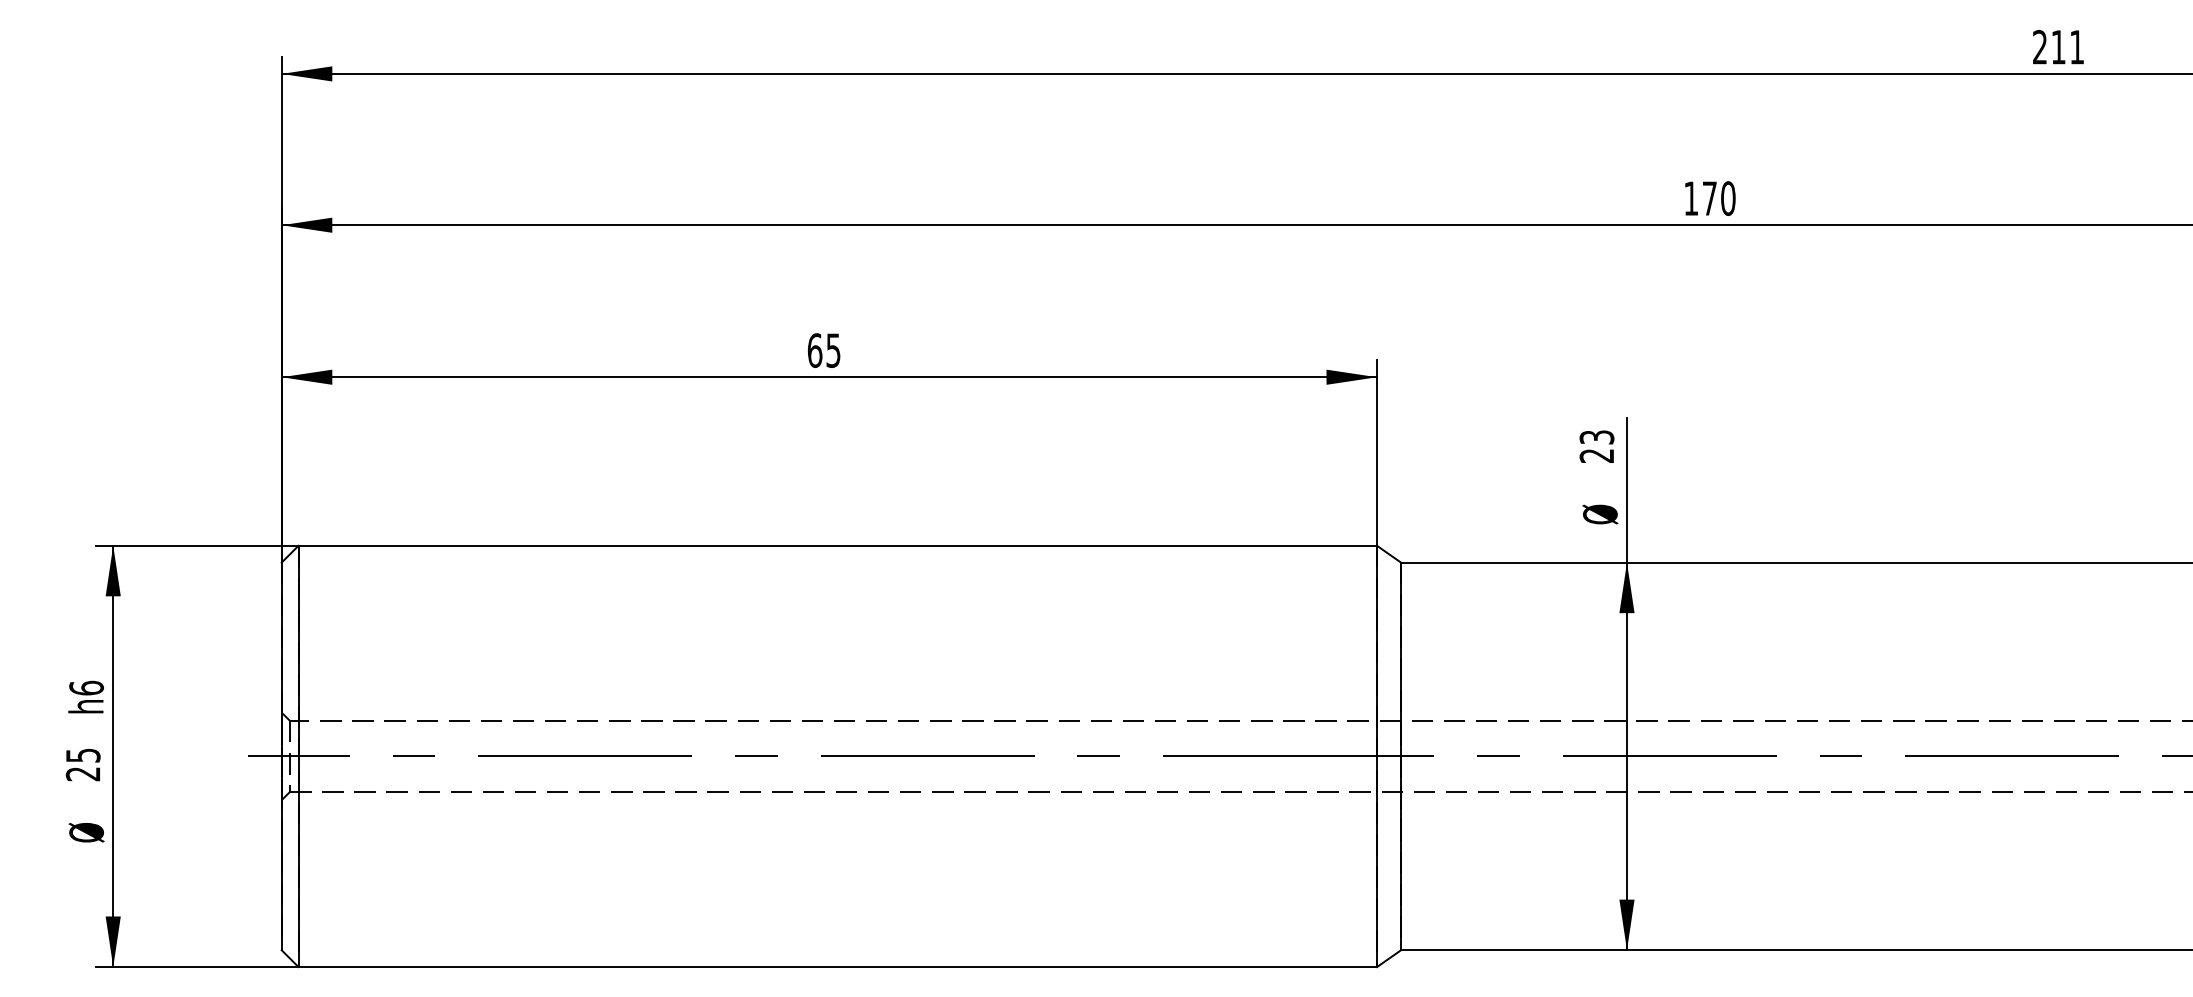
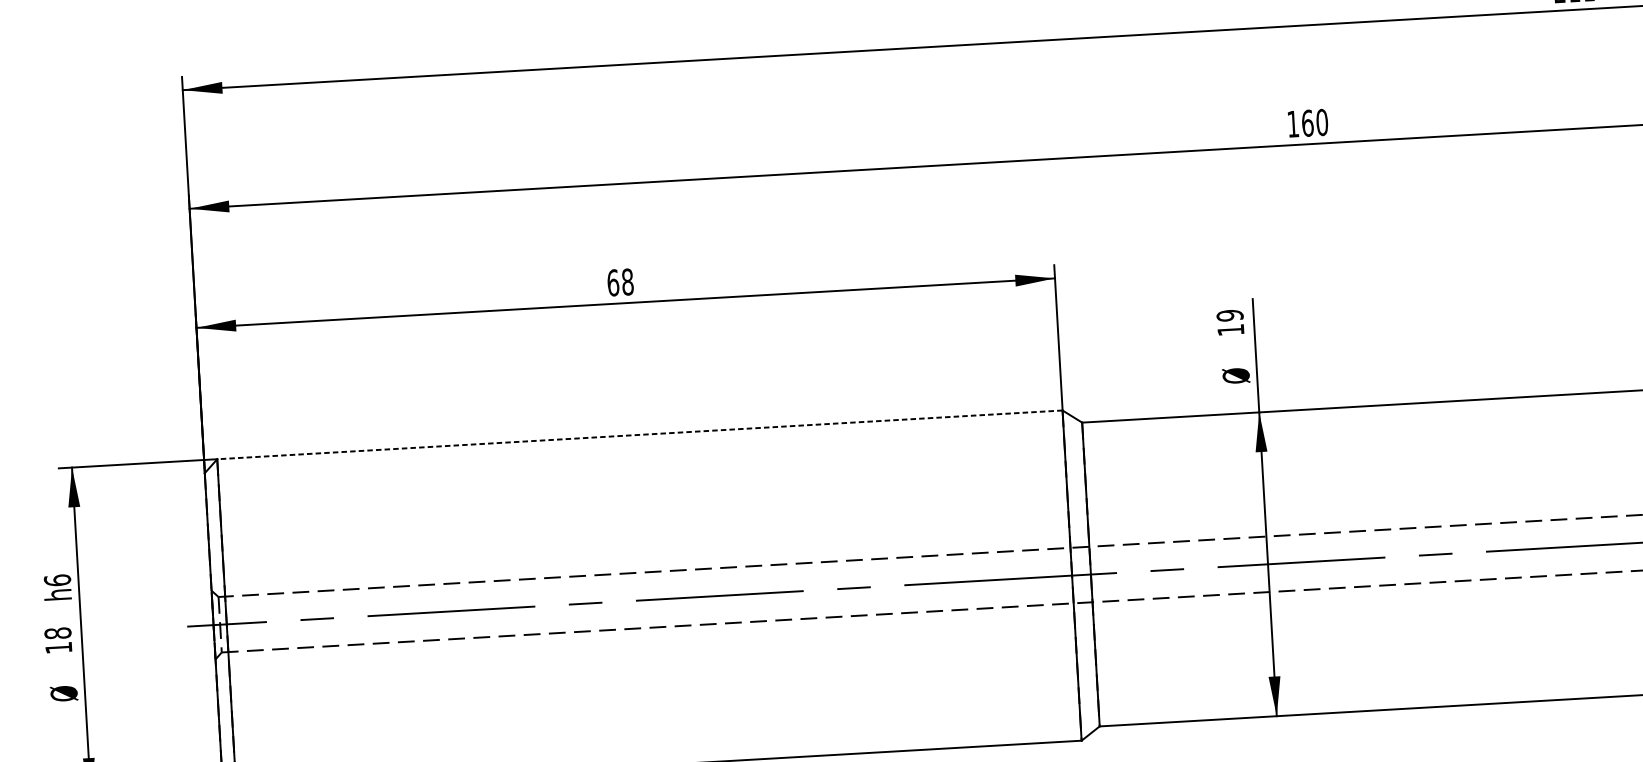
text: (1709, 198) -> (1307, 123), 170 -> 160
text: (833, 350) -> (627, 282), 65 -> 68
text: (1596, 446) -> (1230, 322), 23 -> 19
line: (837, 545) -> (639, 434), solid -> dashed
text: (82, 764) -> (57, 640), 25 -> 18

